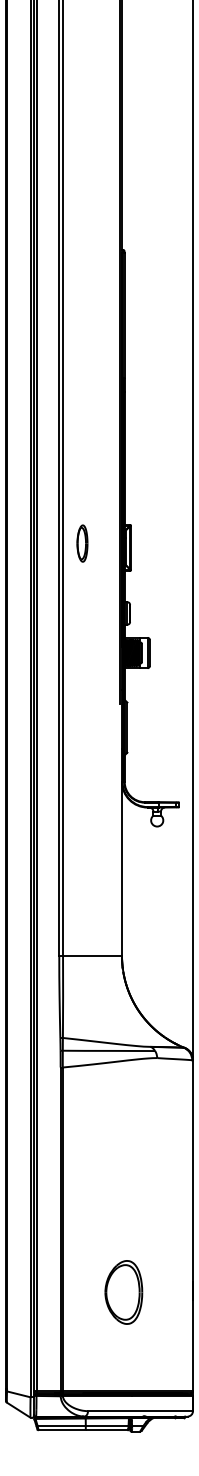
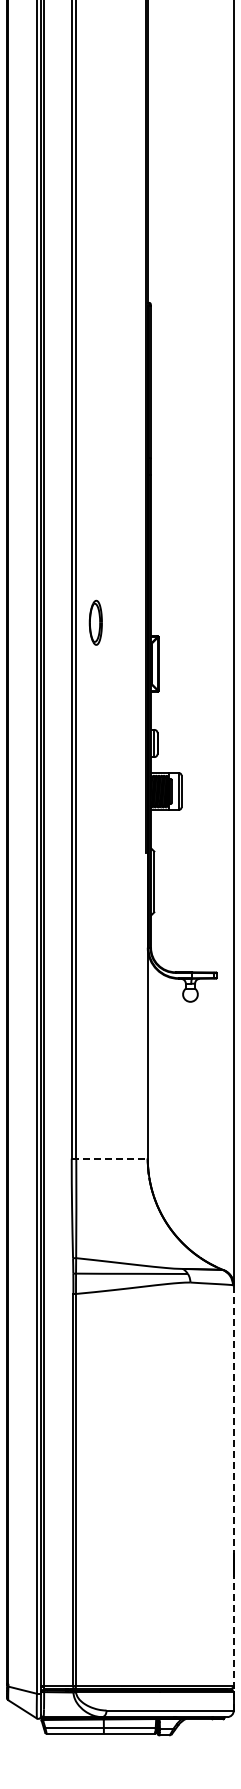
part: (82, 543) -> (95, 622), moved
line: (91, 955) -> (110, 1158), solid -> dashed
line: (192, 1235) -> (233, 1497), solid -> dashed
part: (123, 1292) -> (149, 1566), removed

